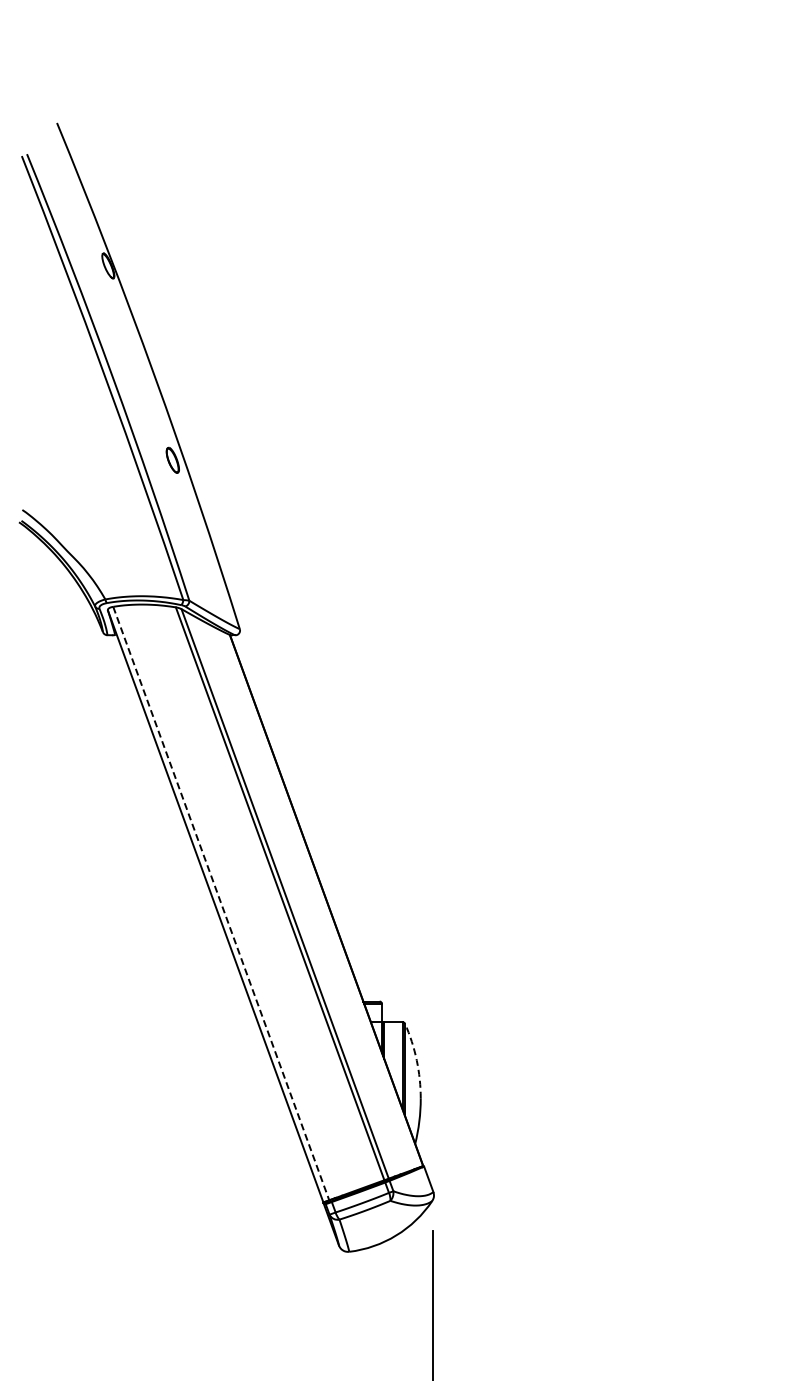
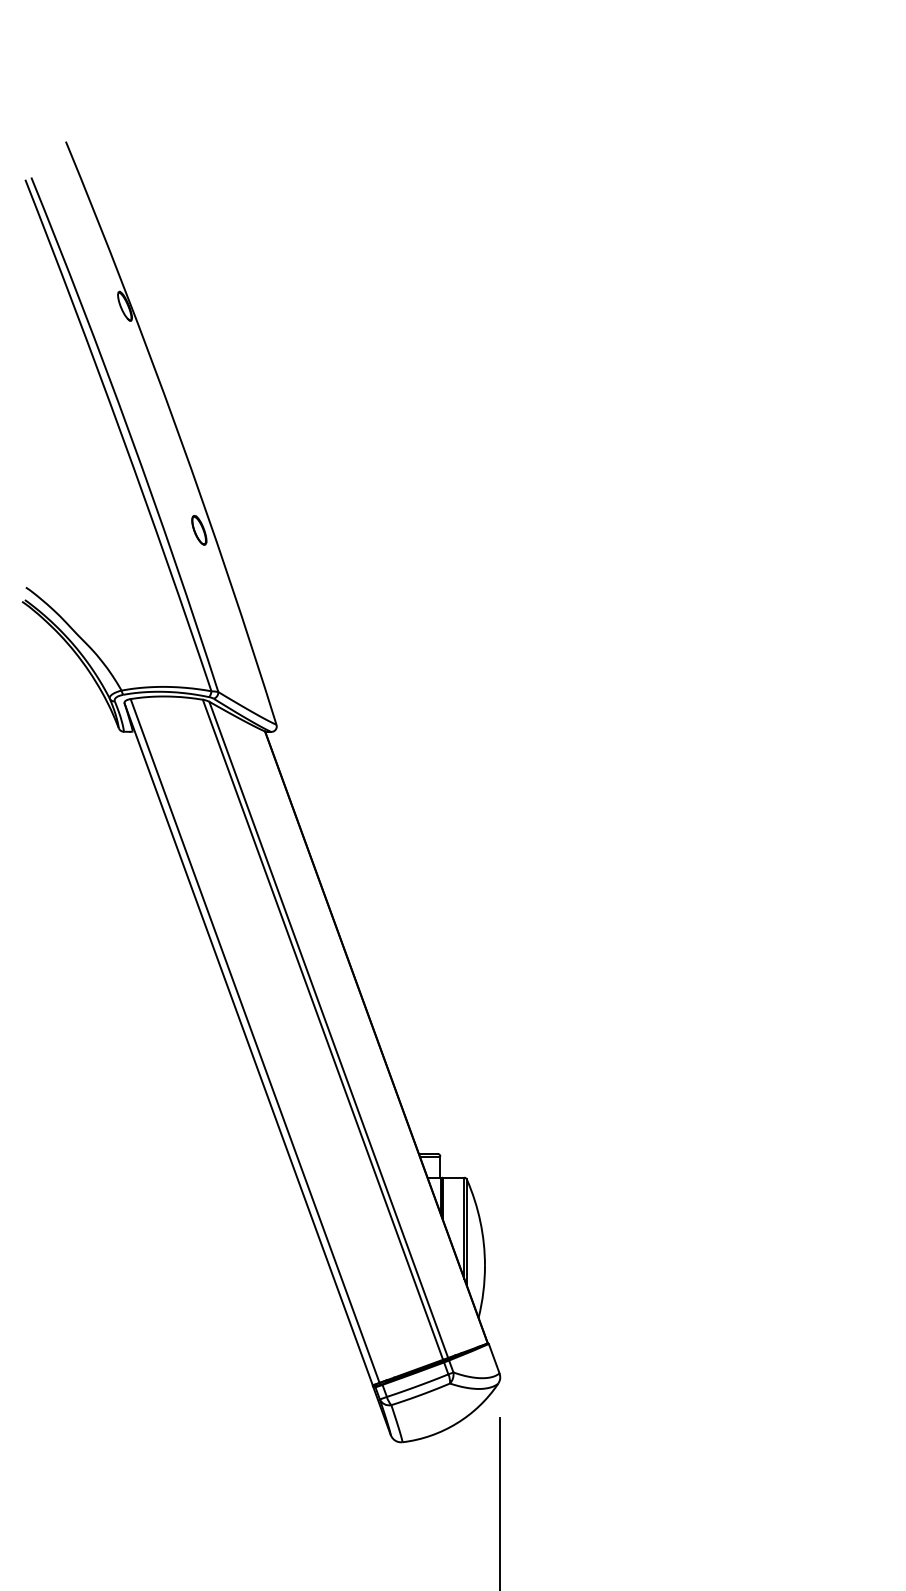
line: (221, 903) -> (255, 1040), dashed -> solid
arc: (416, 1060) -> (480, 1221), dashed -> solid

